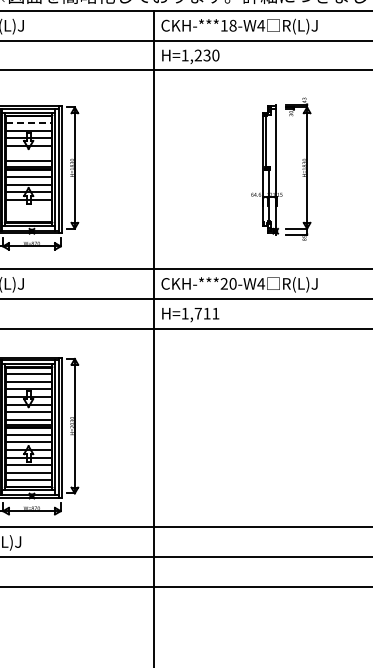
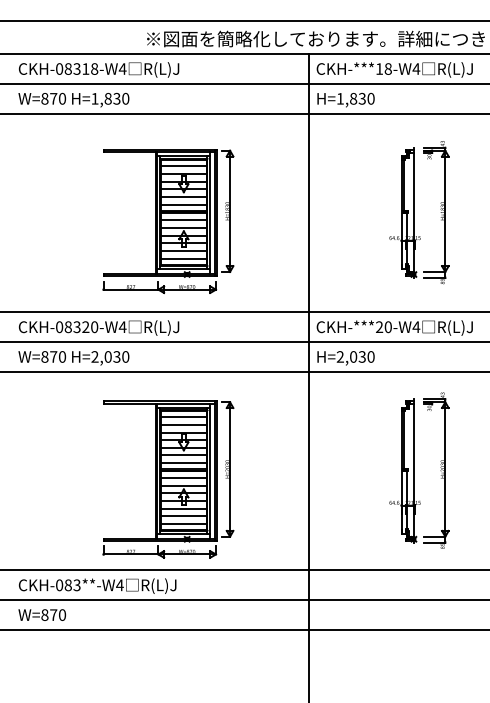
text: (198, 55) -> (353, 98), H=1,230 -> H=1,830
line: (28, 123) -> (183, 166), dashed -> solid
line: (28, 154) -> (183, 197), added
part: (281, 169) -> (419, 212), moved
line: (28, 208) -> (183, 251), added
line: (28, 215) -> (183, 258), added
text: (200, 313) -> (355, 356), H=1,711 -> H=2,030
part: (264, 427) -> (419, 470), added

